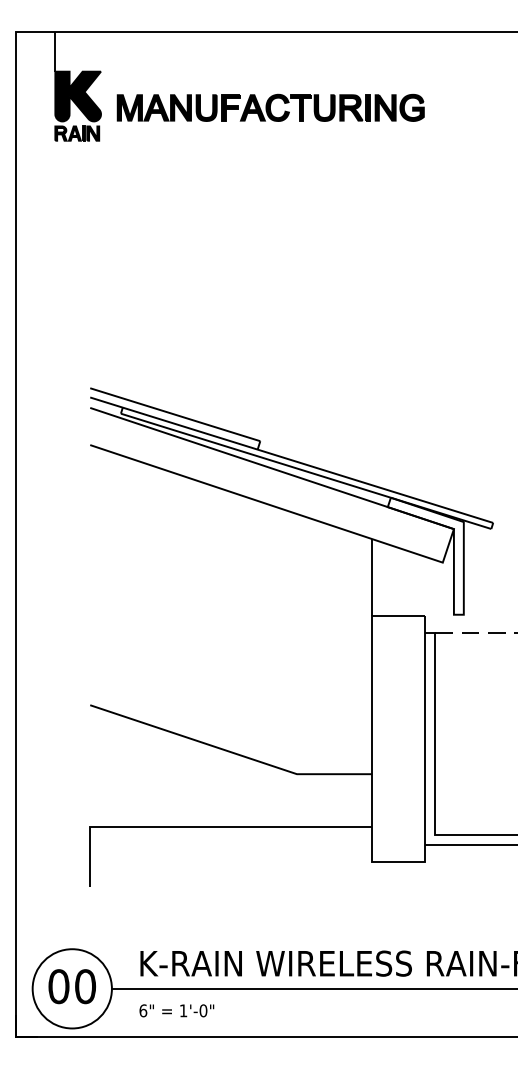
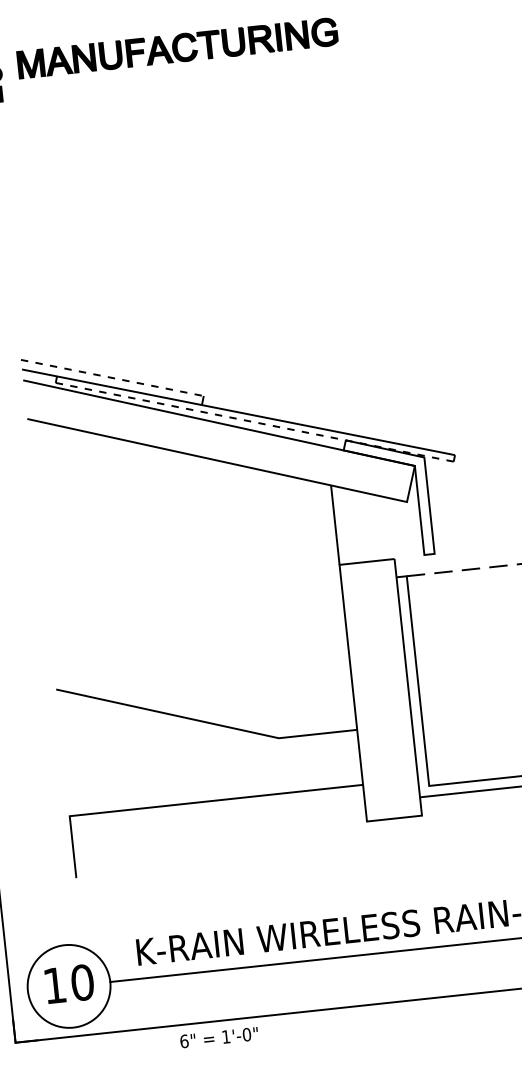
line: (175, 414) -> (112, 377), solid -> dashed
line: (306, 471) -> (255, 422), solid -> dashed
text: (58, 986) -> (54, 985), 00 -> 10
text: (176, 1010) -> (218, 1037), moved

